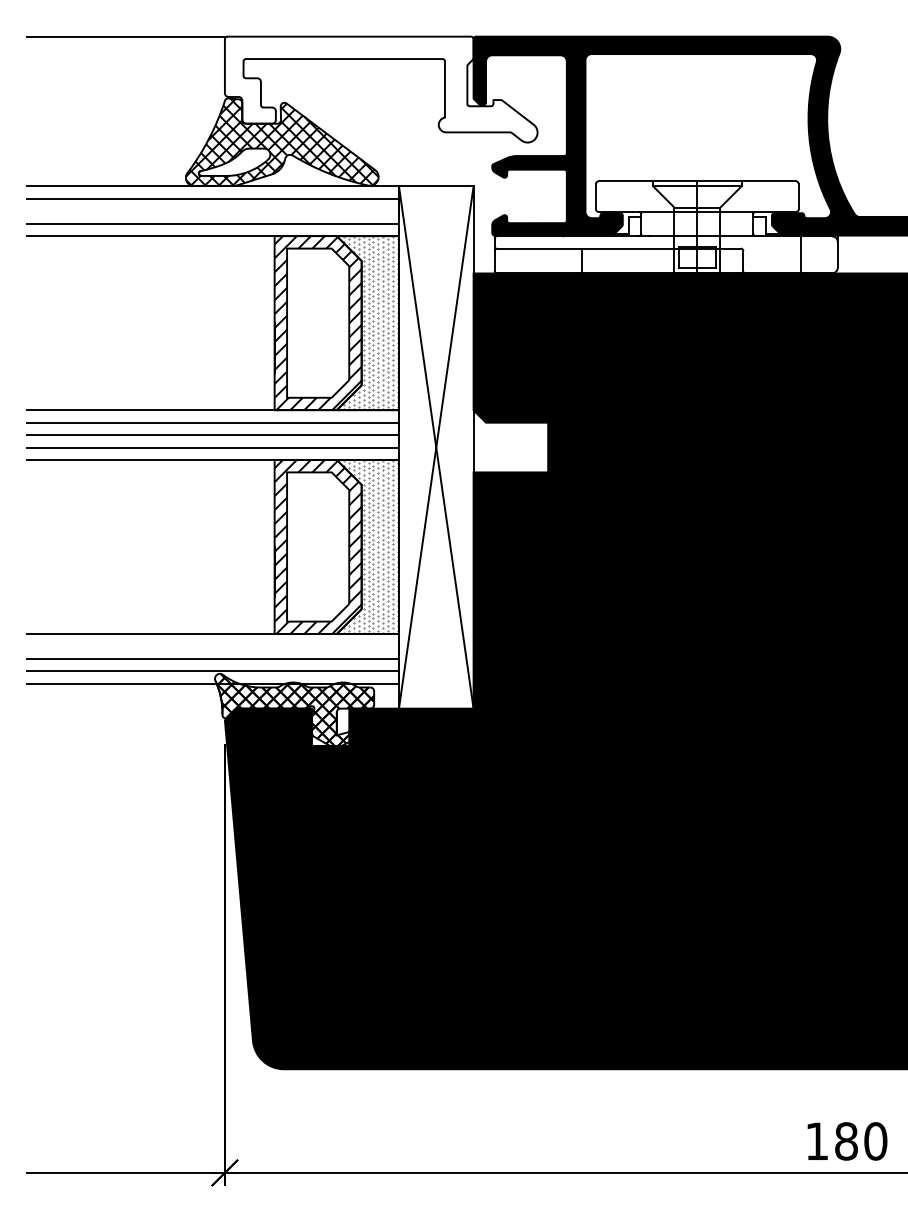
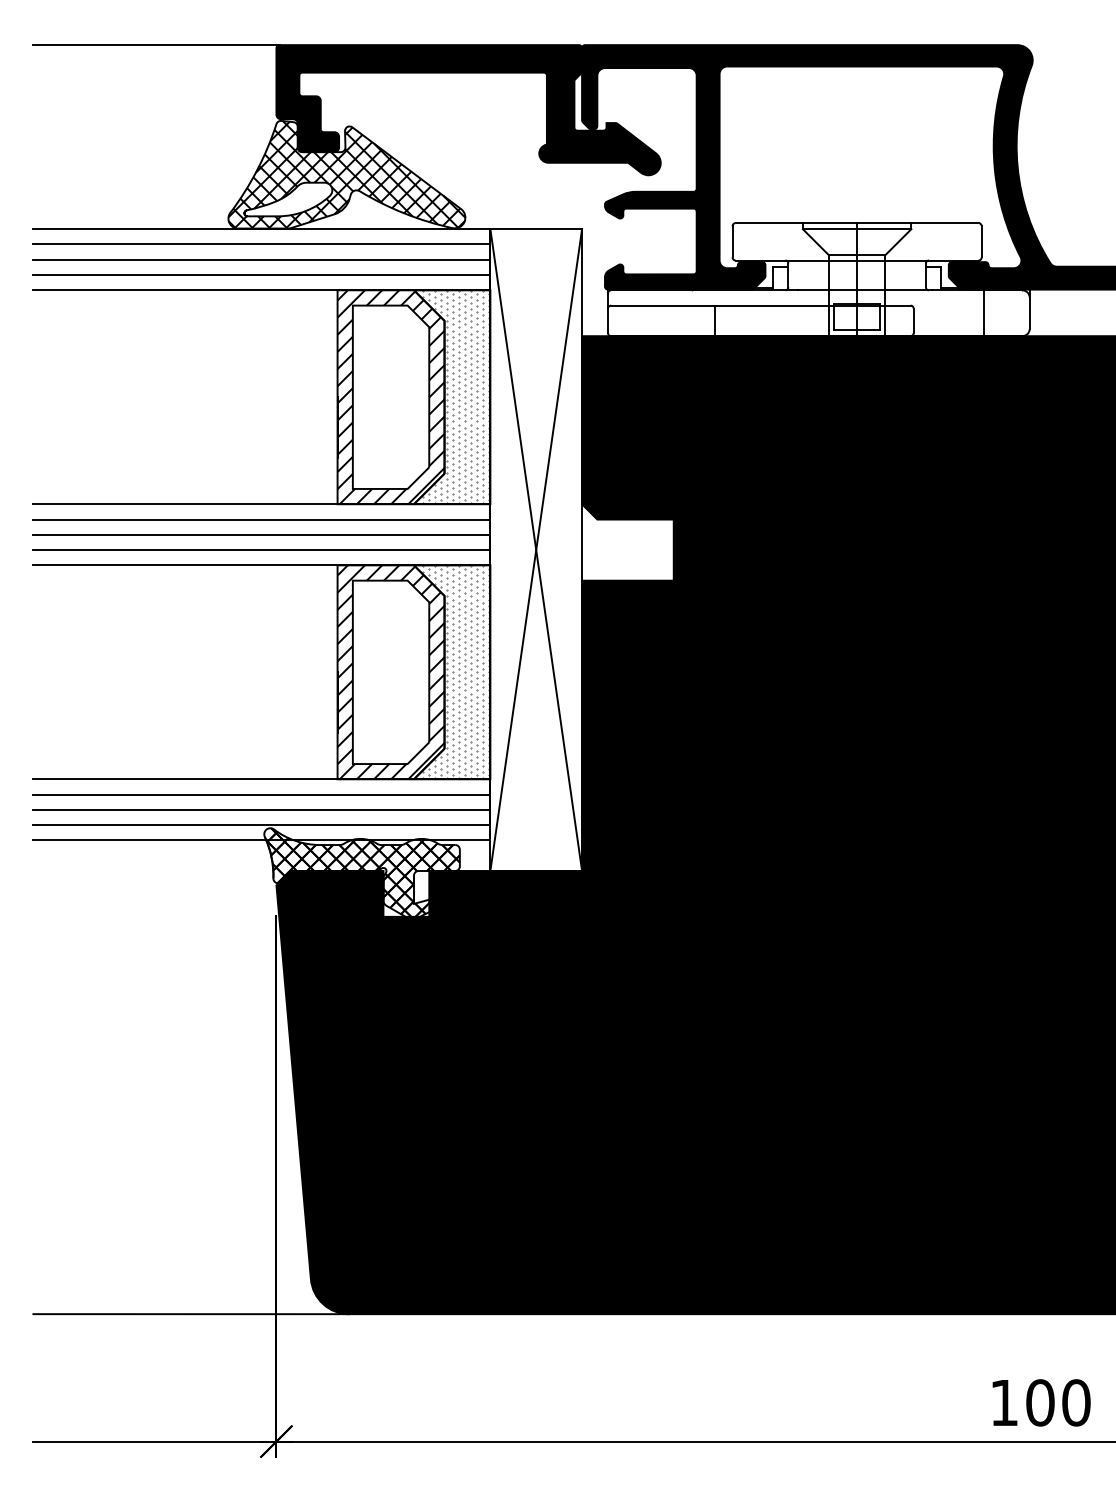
fill: (380, 89) -> (467, 110), added
line: (212, 211) -> (261, 260), added
line: (212, 646) -> (261, 794), added
line: (155, 1069) -> (191, 1314), added
text: (846, 1141) -> (1040, 1402), 180 -> 100

